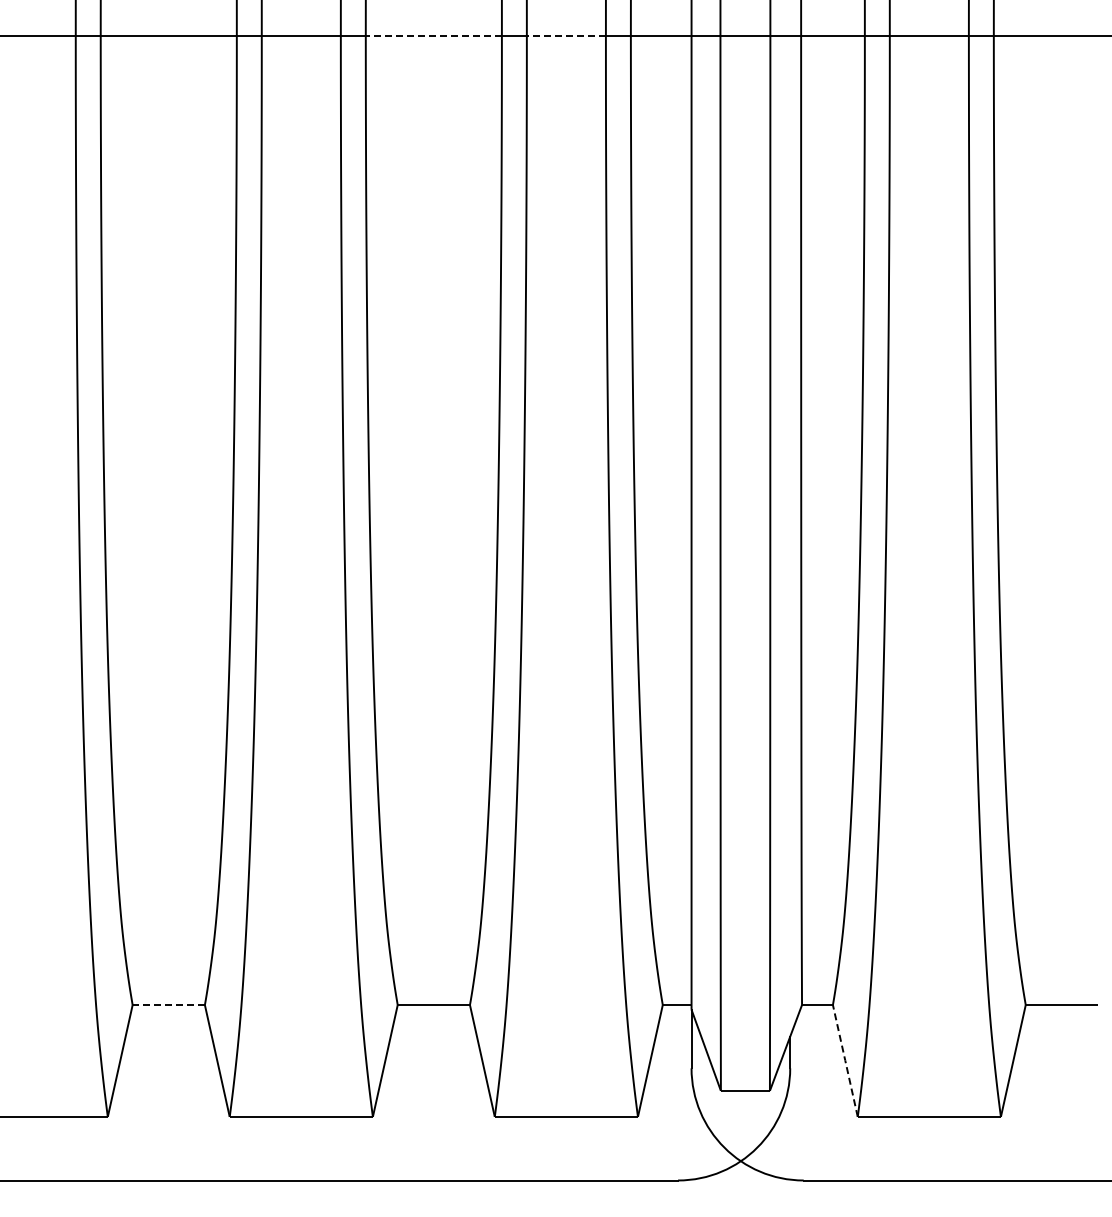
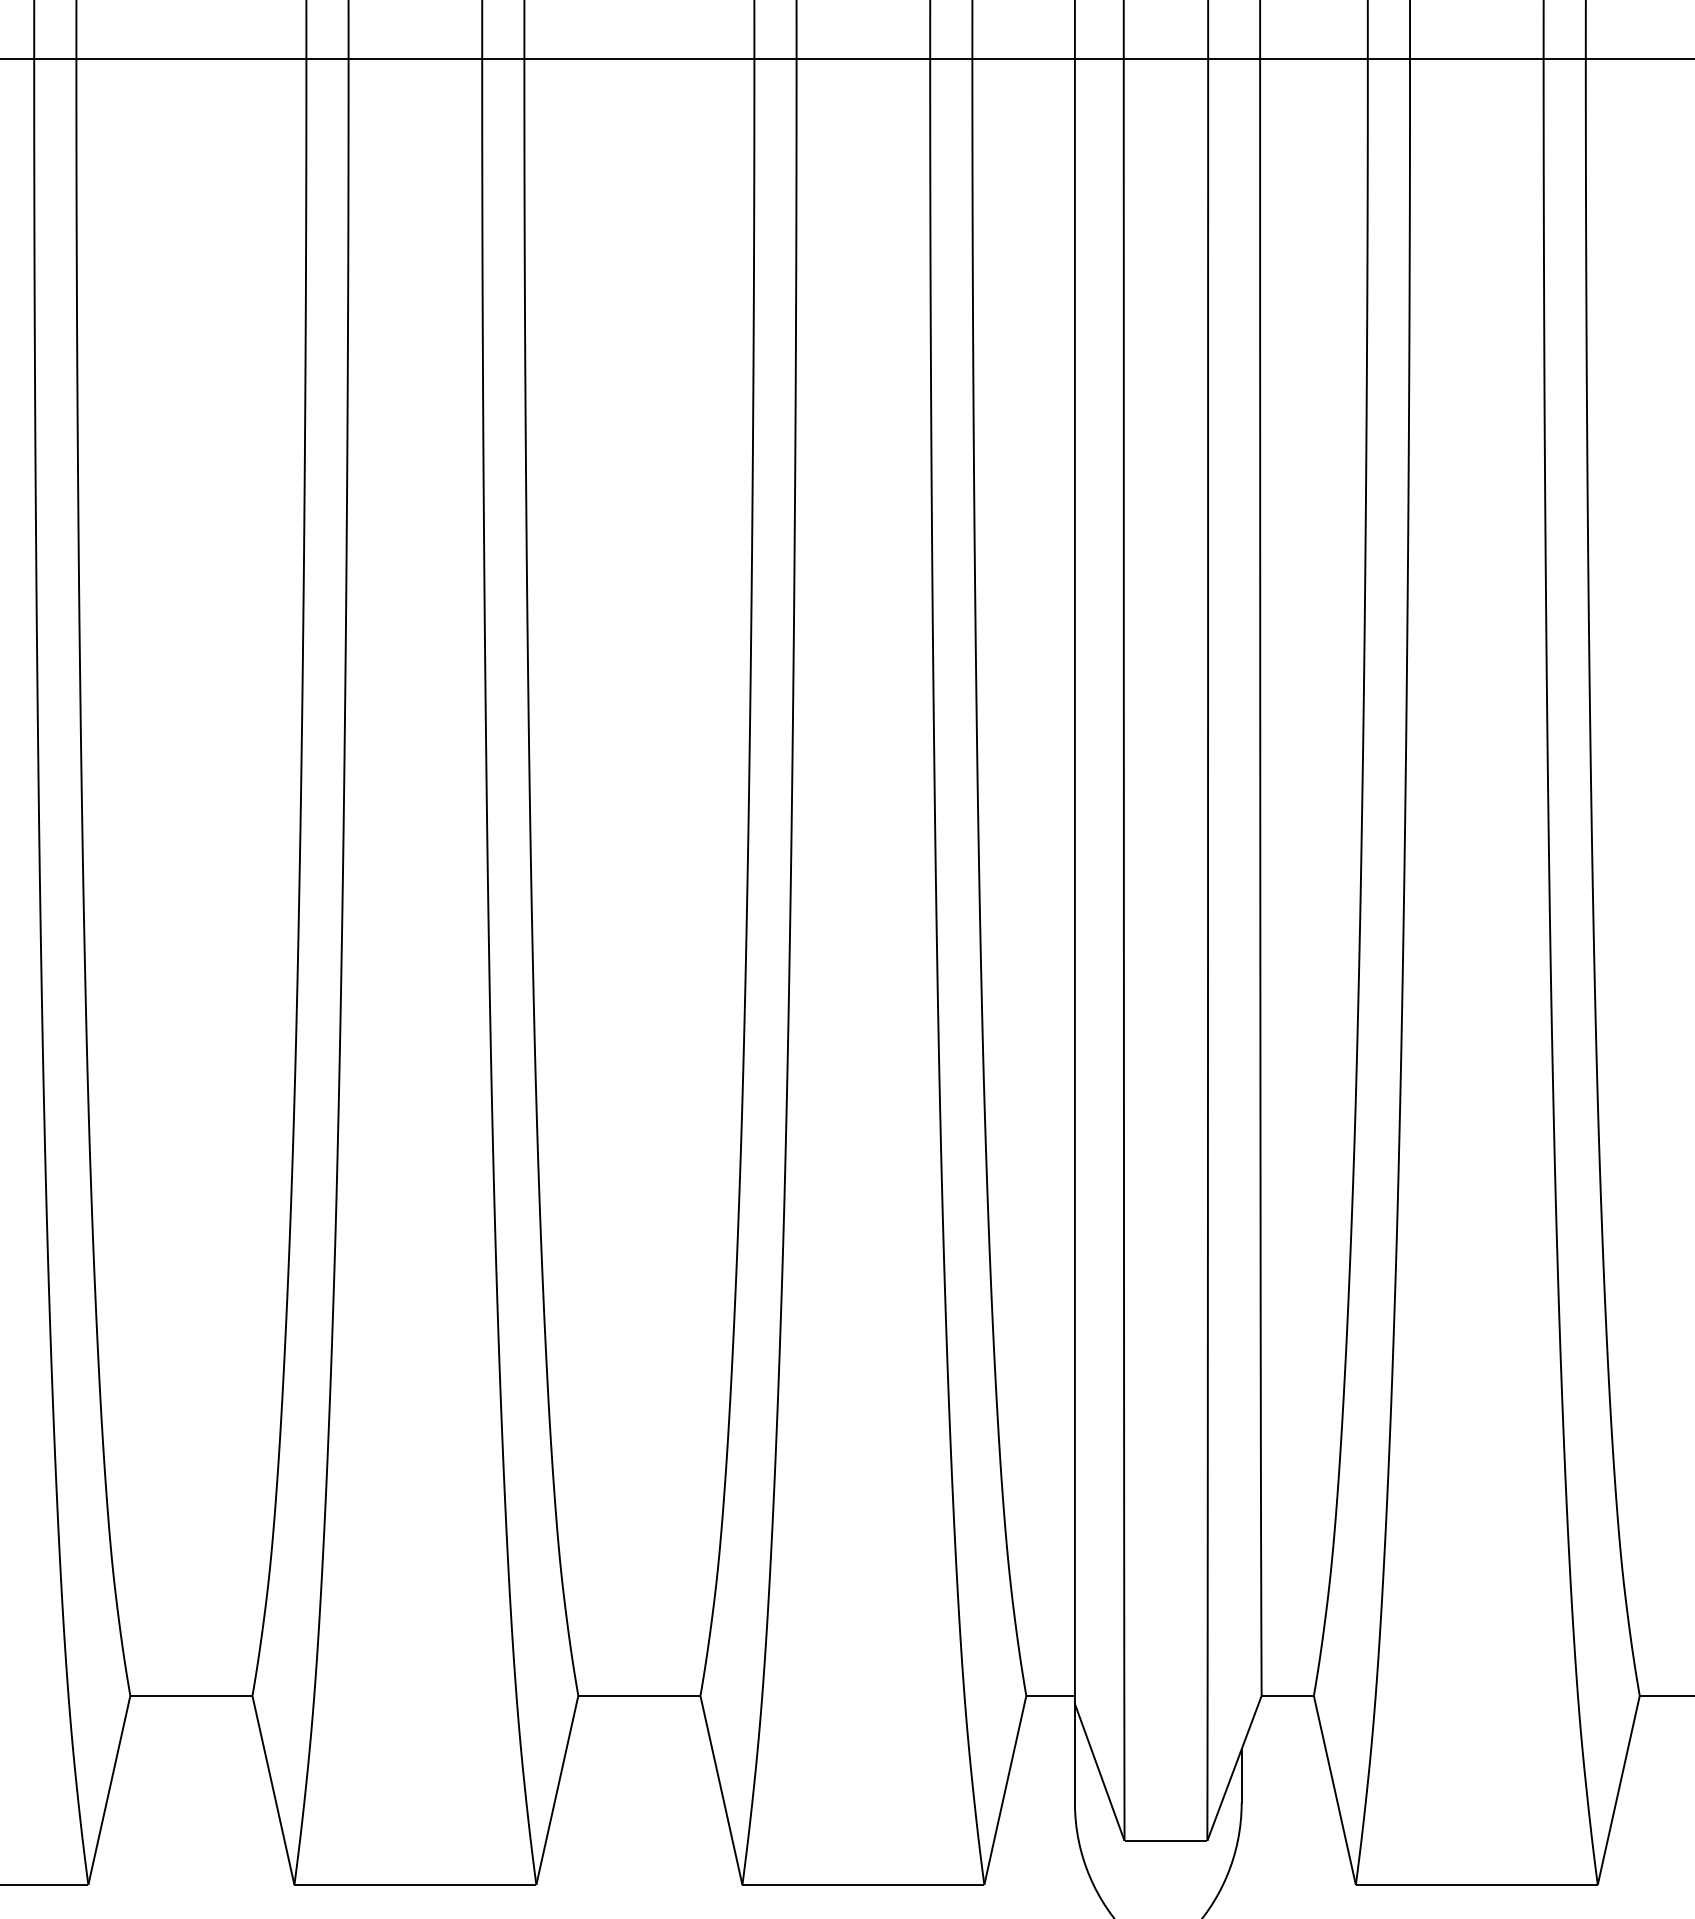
line: (433, 36) -> (638, 58), dashed -> solid
line: (566, 36) -> (863, 58), dashed -> solid
line: (167, 1005) -> (189, 1696), dashed -> solid
line: (845, 1060) -> (1335, 1789), dashed -> solid

